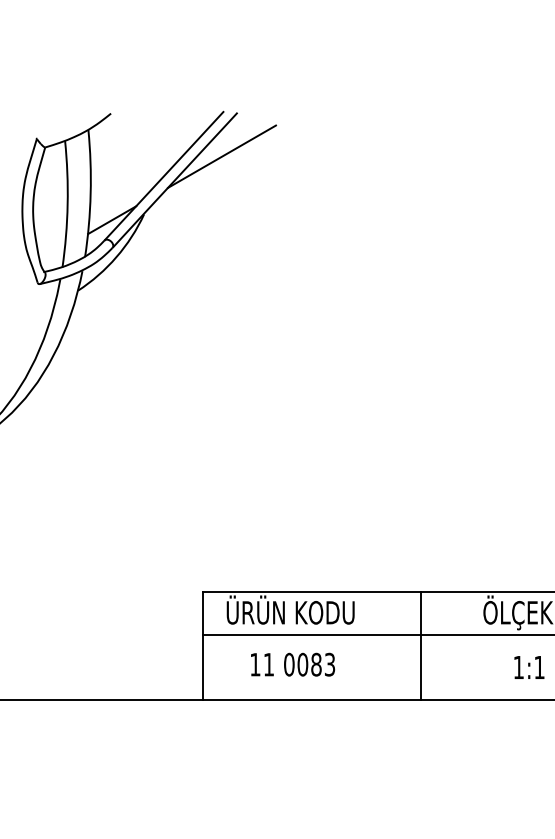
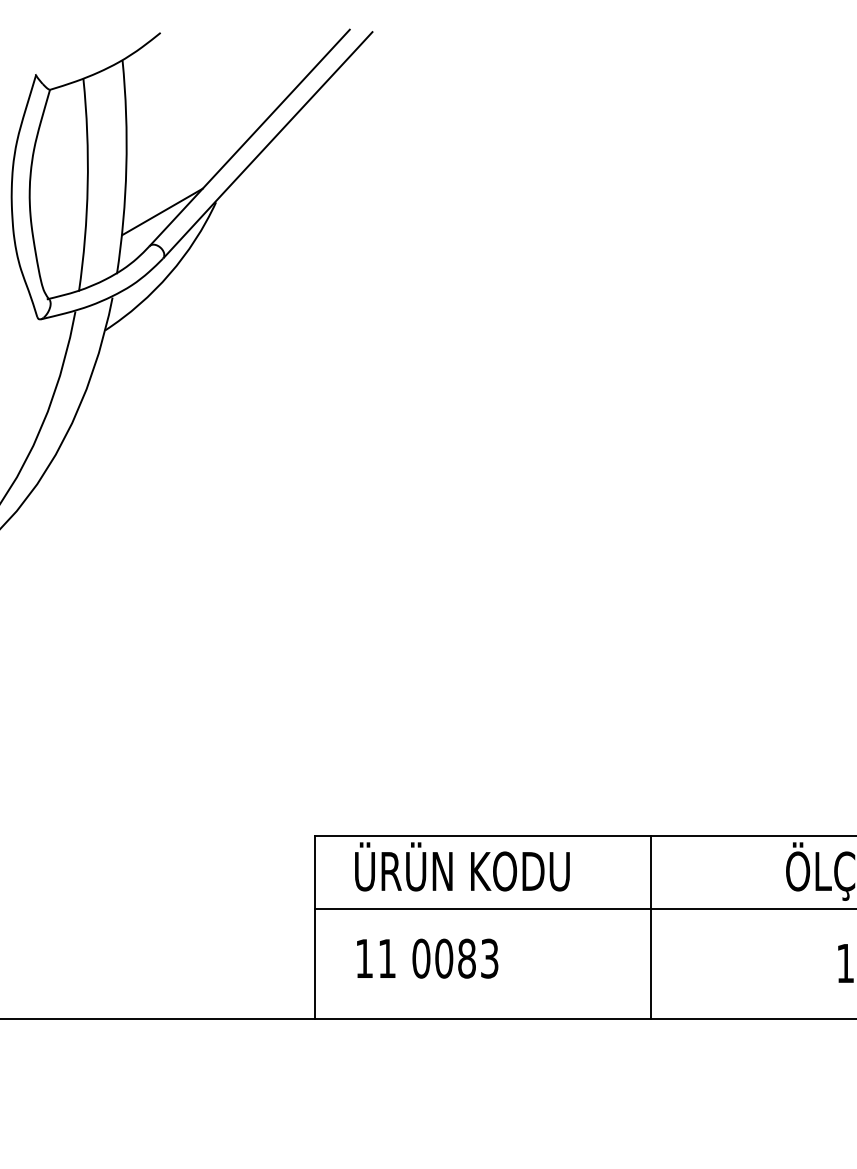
line: (222, 156) -> (347, 104), removed
line: (420, 645) -> (650, 926), moved
text: (293, 664) -> (428, 958), moved

